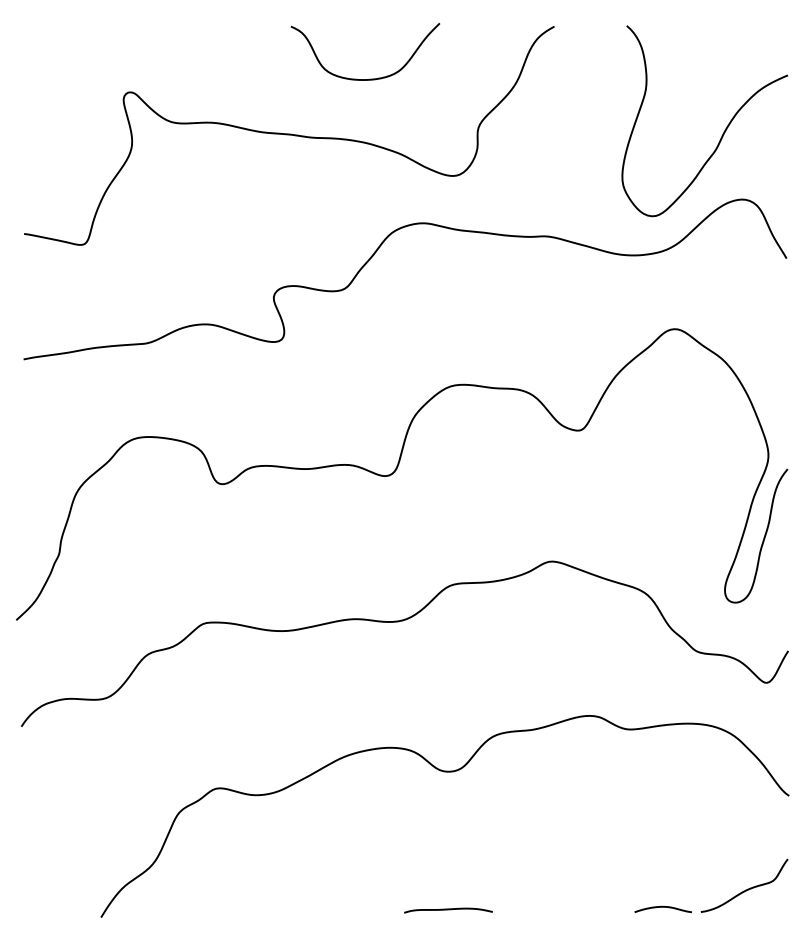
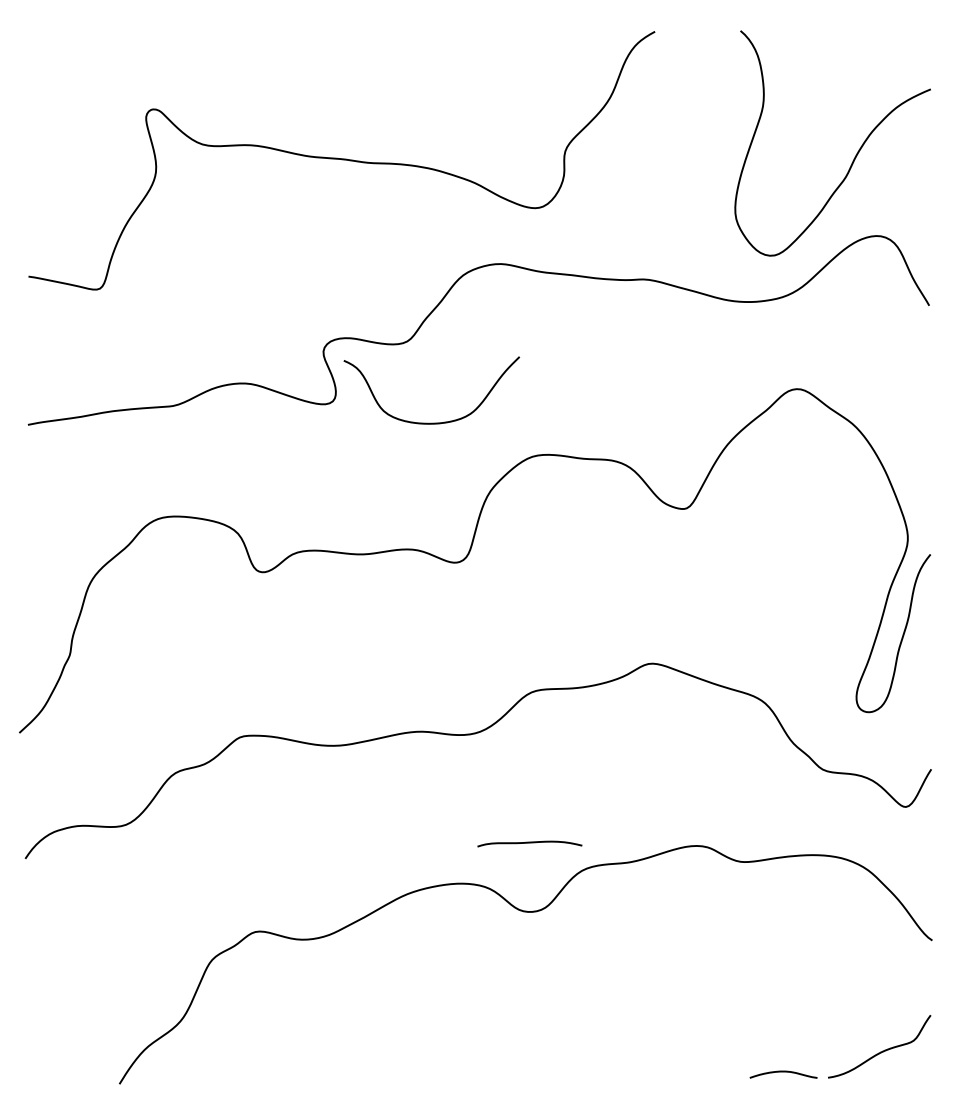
curve: (365, 78) -> (431, 422), moved
curve: (448, 910) -> (529, 843), moved

